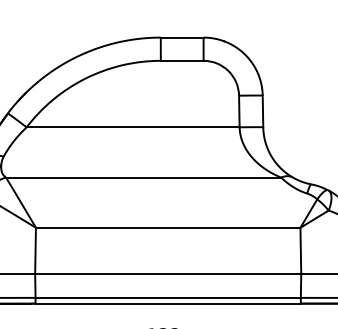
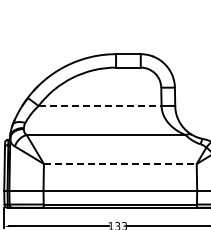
line: (133, 128) -> (100, 106), solid -> dashed
line: (168, 228) -> (120, 164), solid -> dashed

